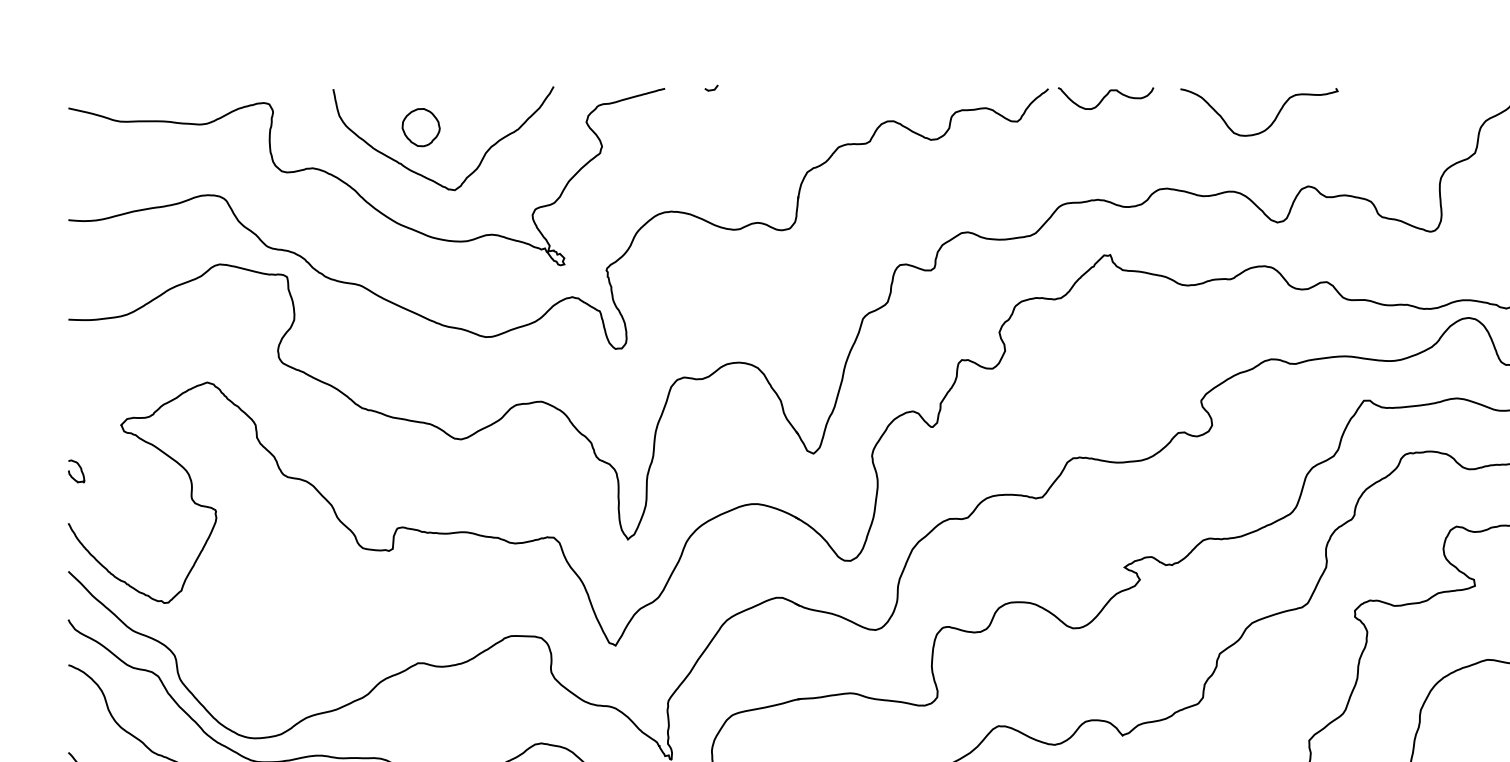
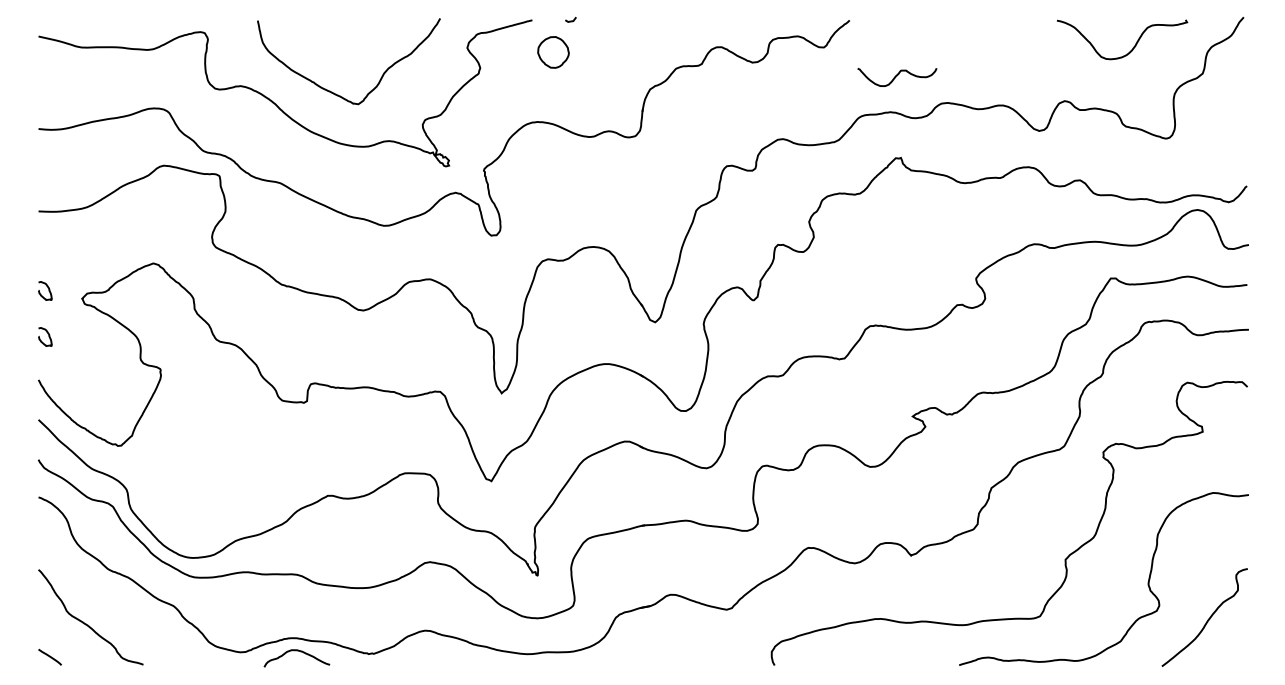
curve: (1106, 97) -> (897, 76), moved
curve: (1272, 120) -> (1133, 46), moved
part: (421, 127) -> (553, 52), moved
curve: (79, 412) -> (47, 288), added

